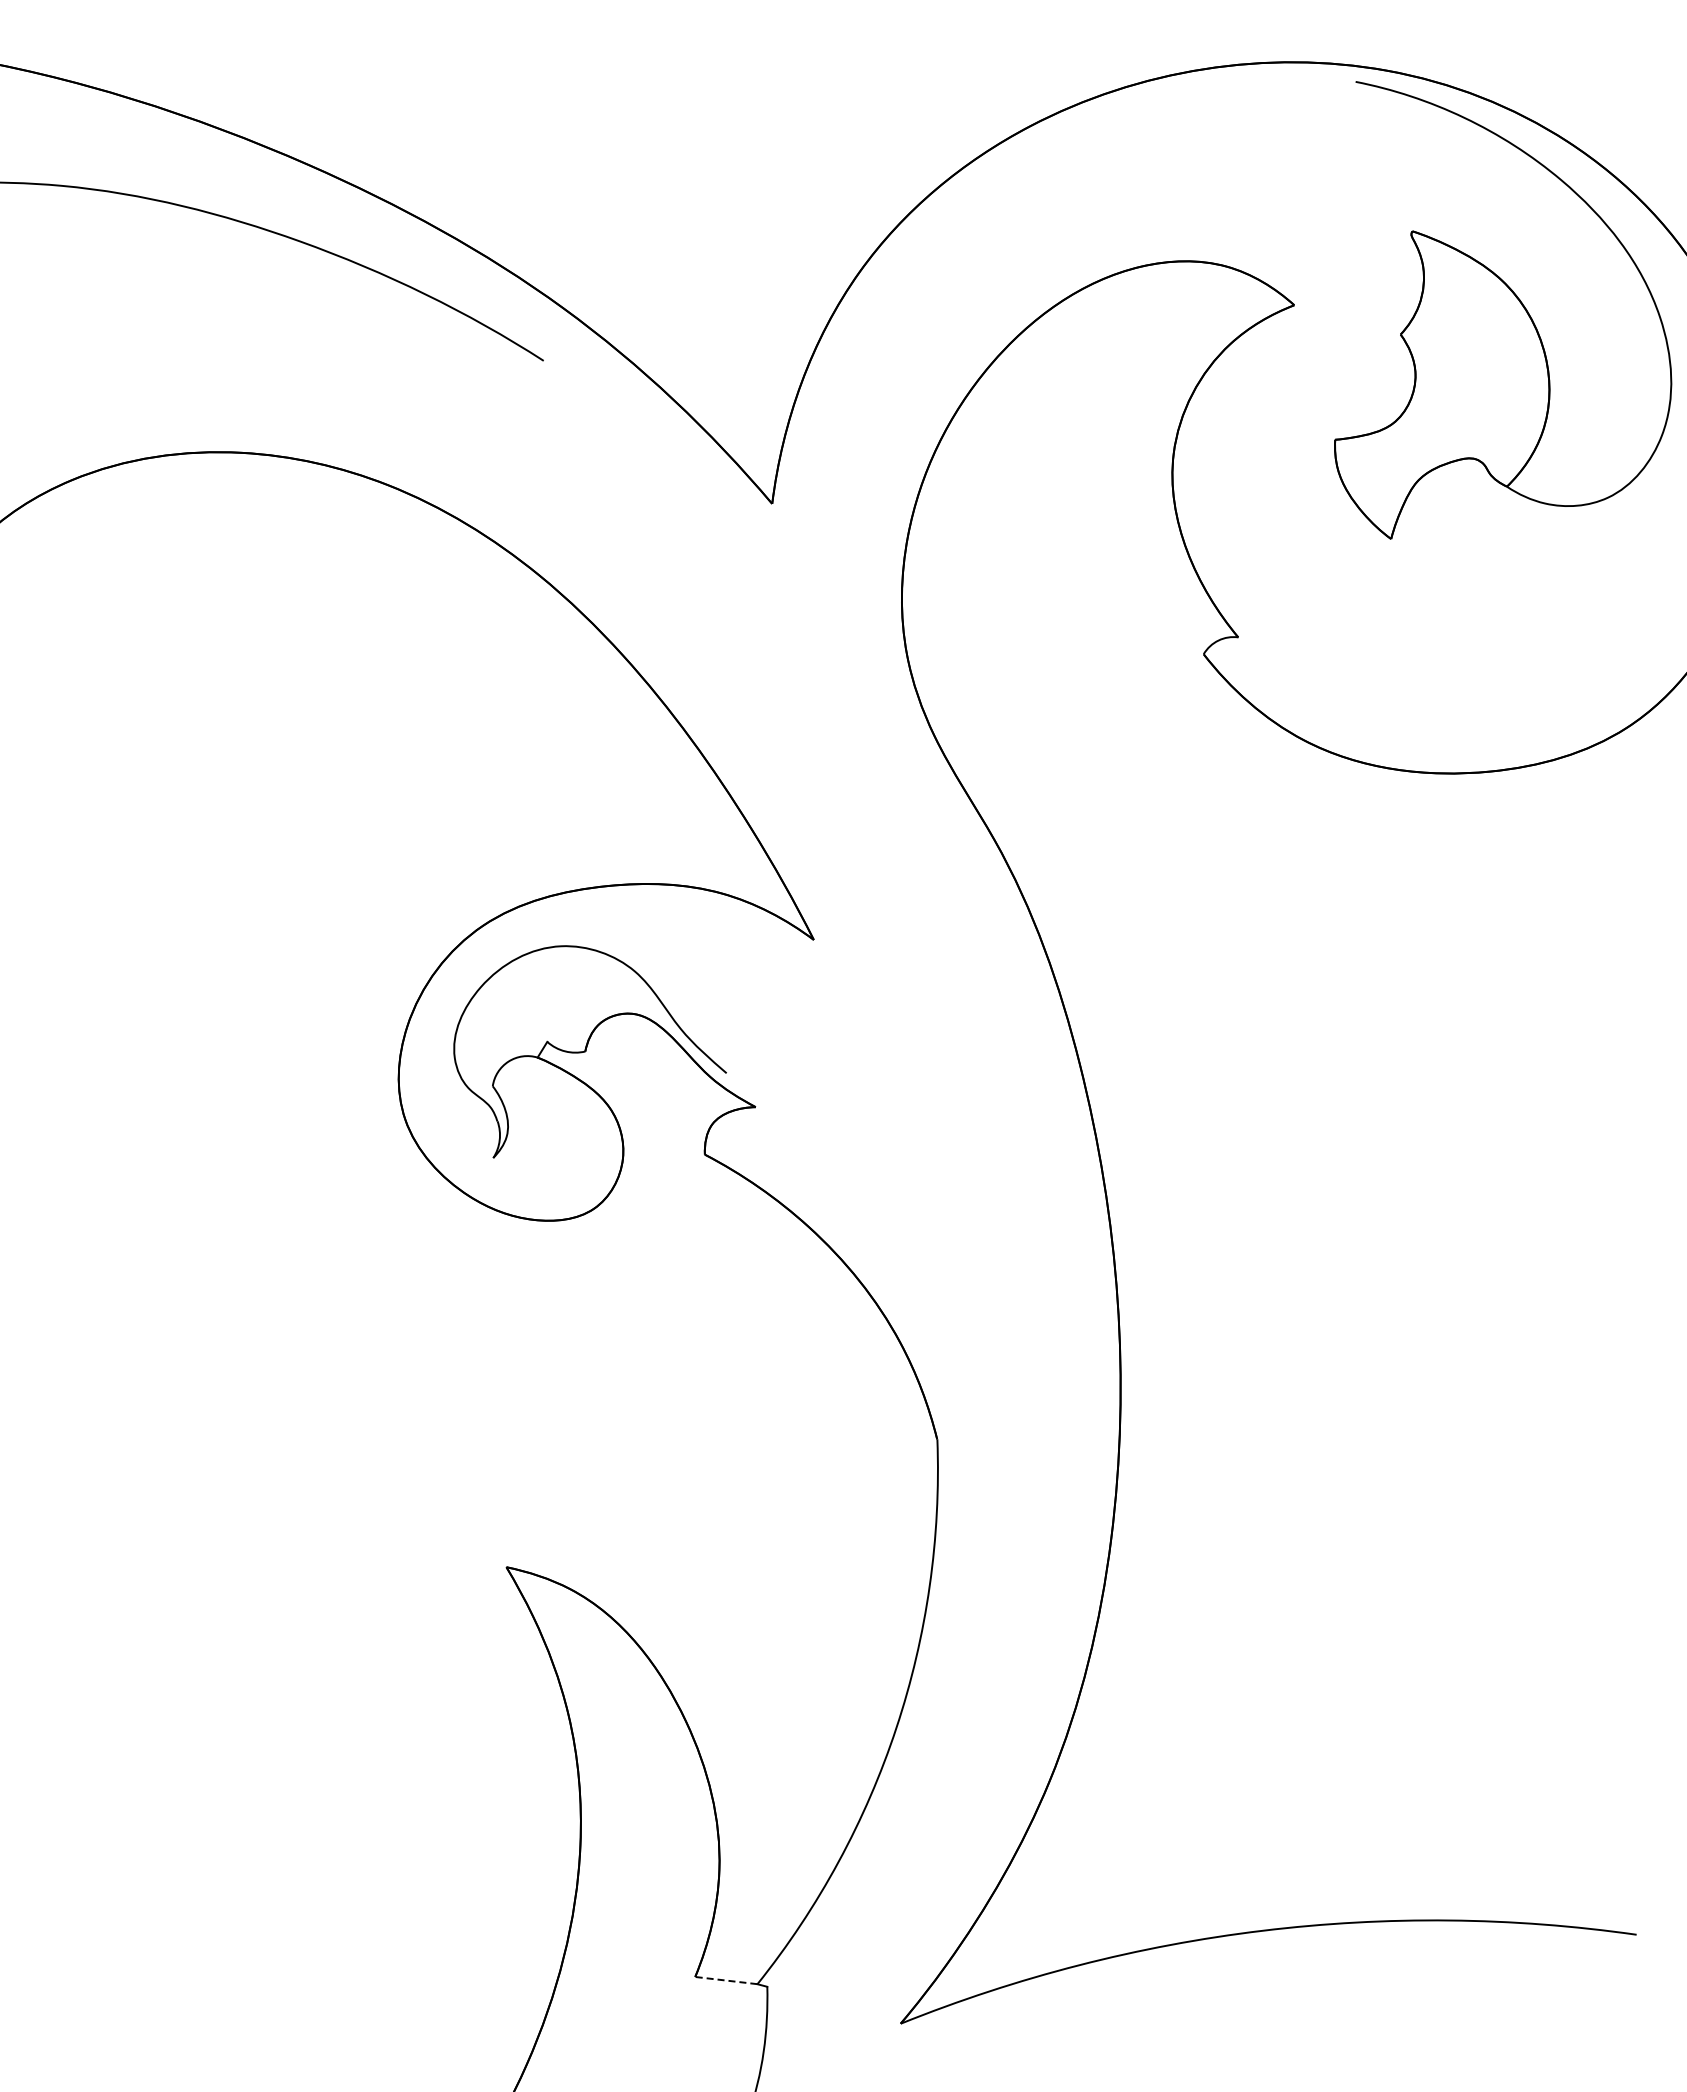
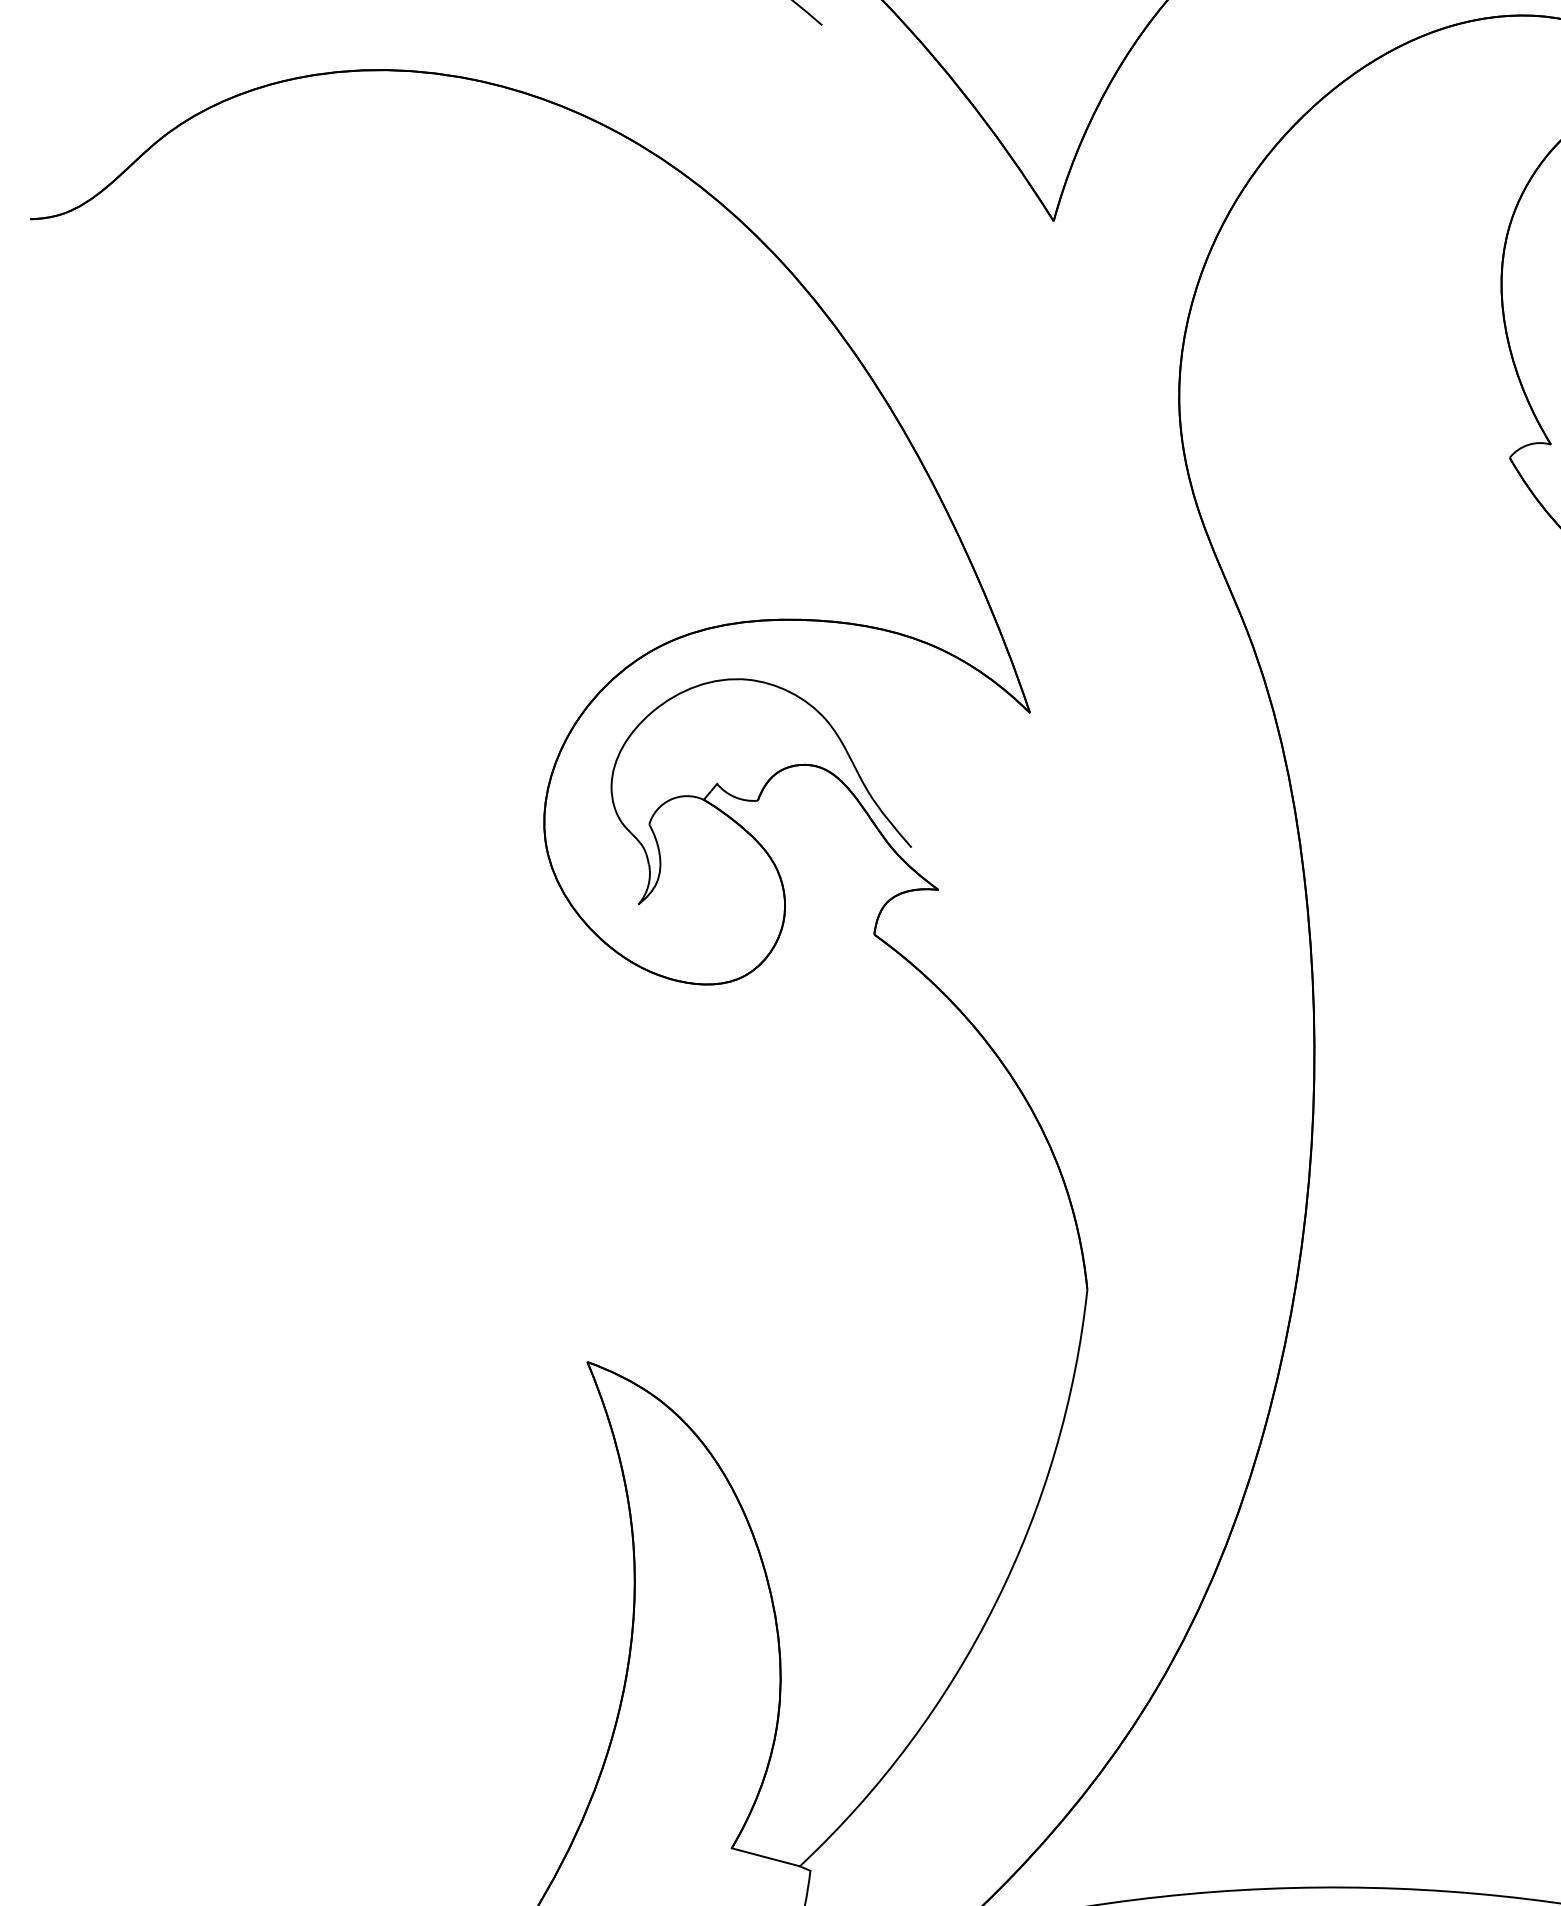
line: (725, 1980) -> (764, 1857), dashed -> solid

